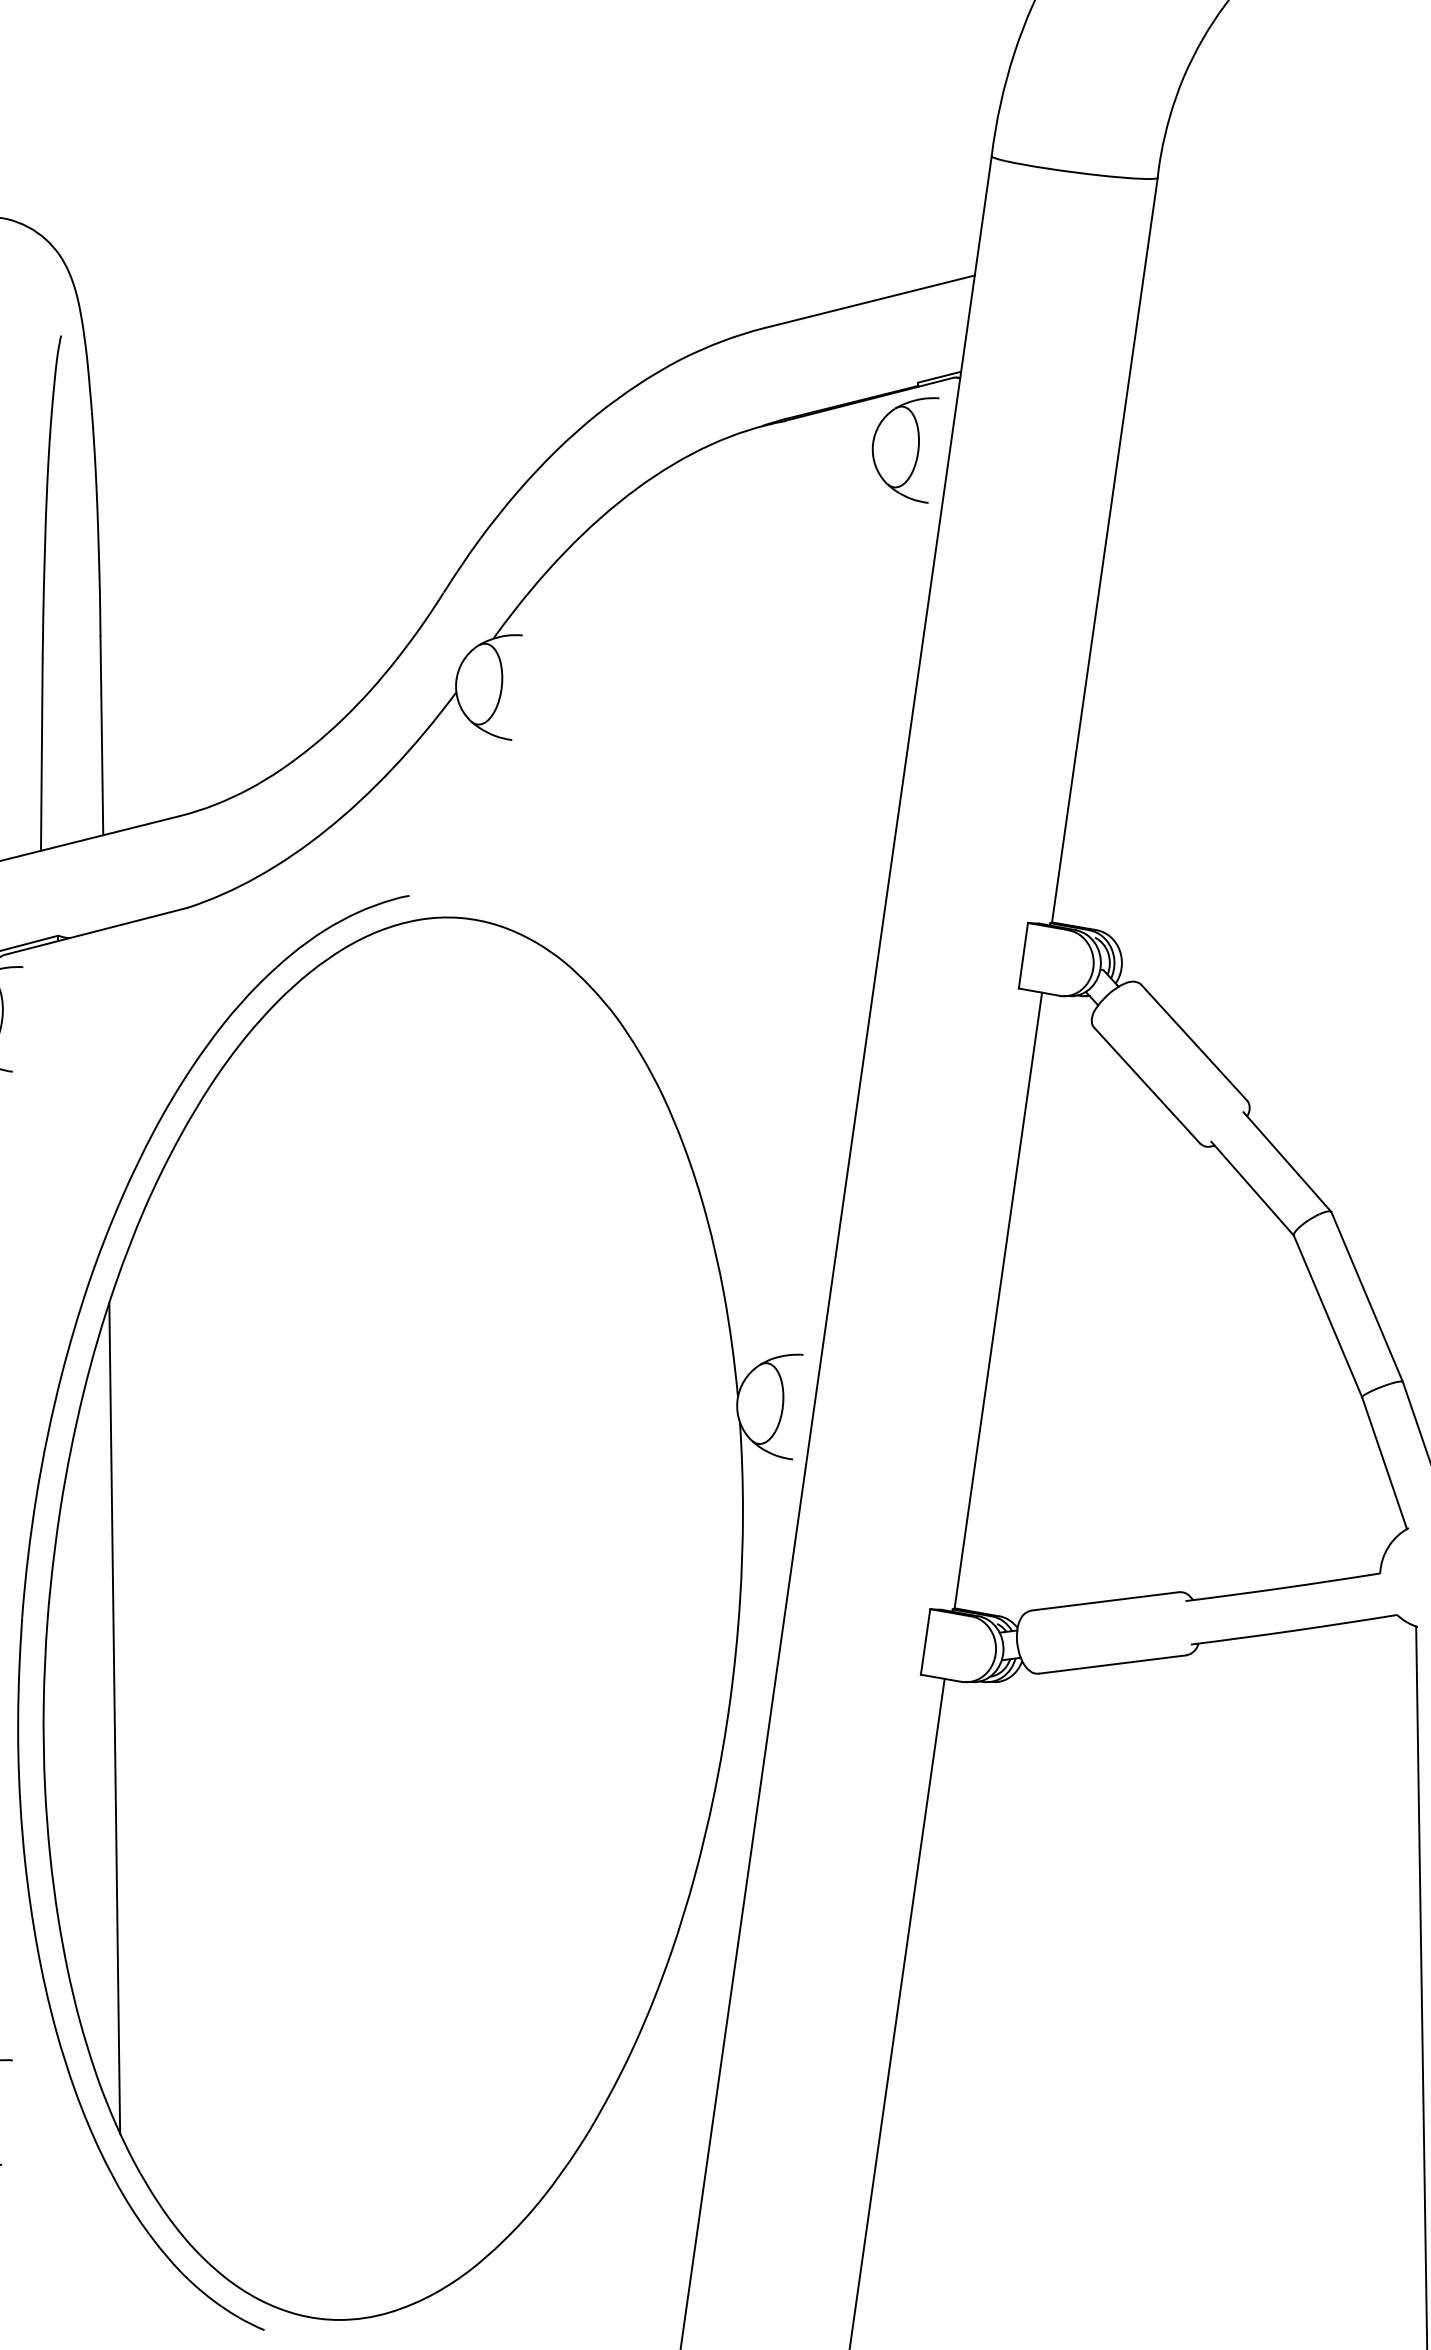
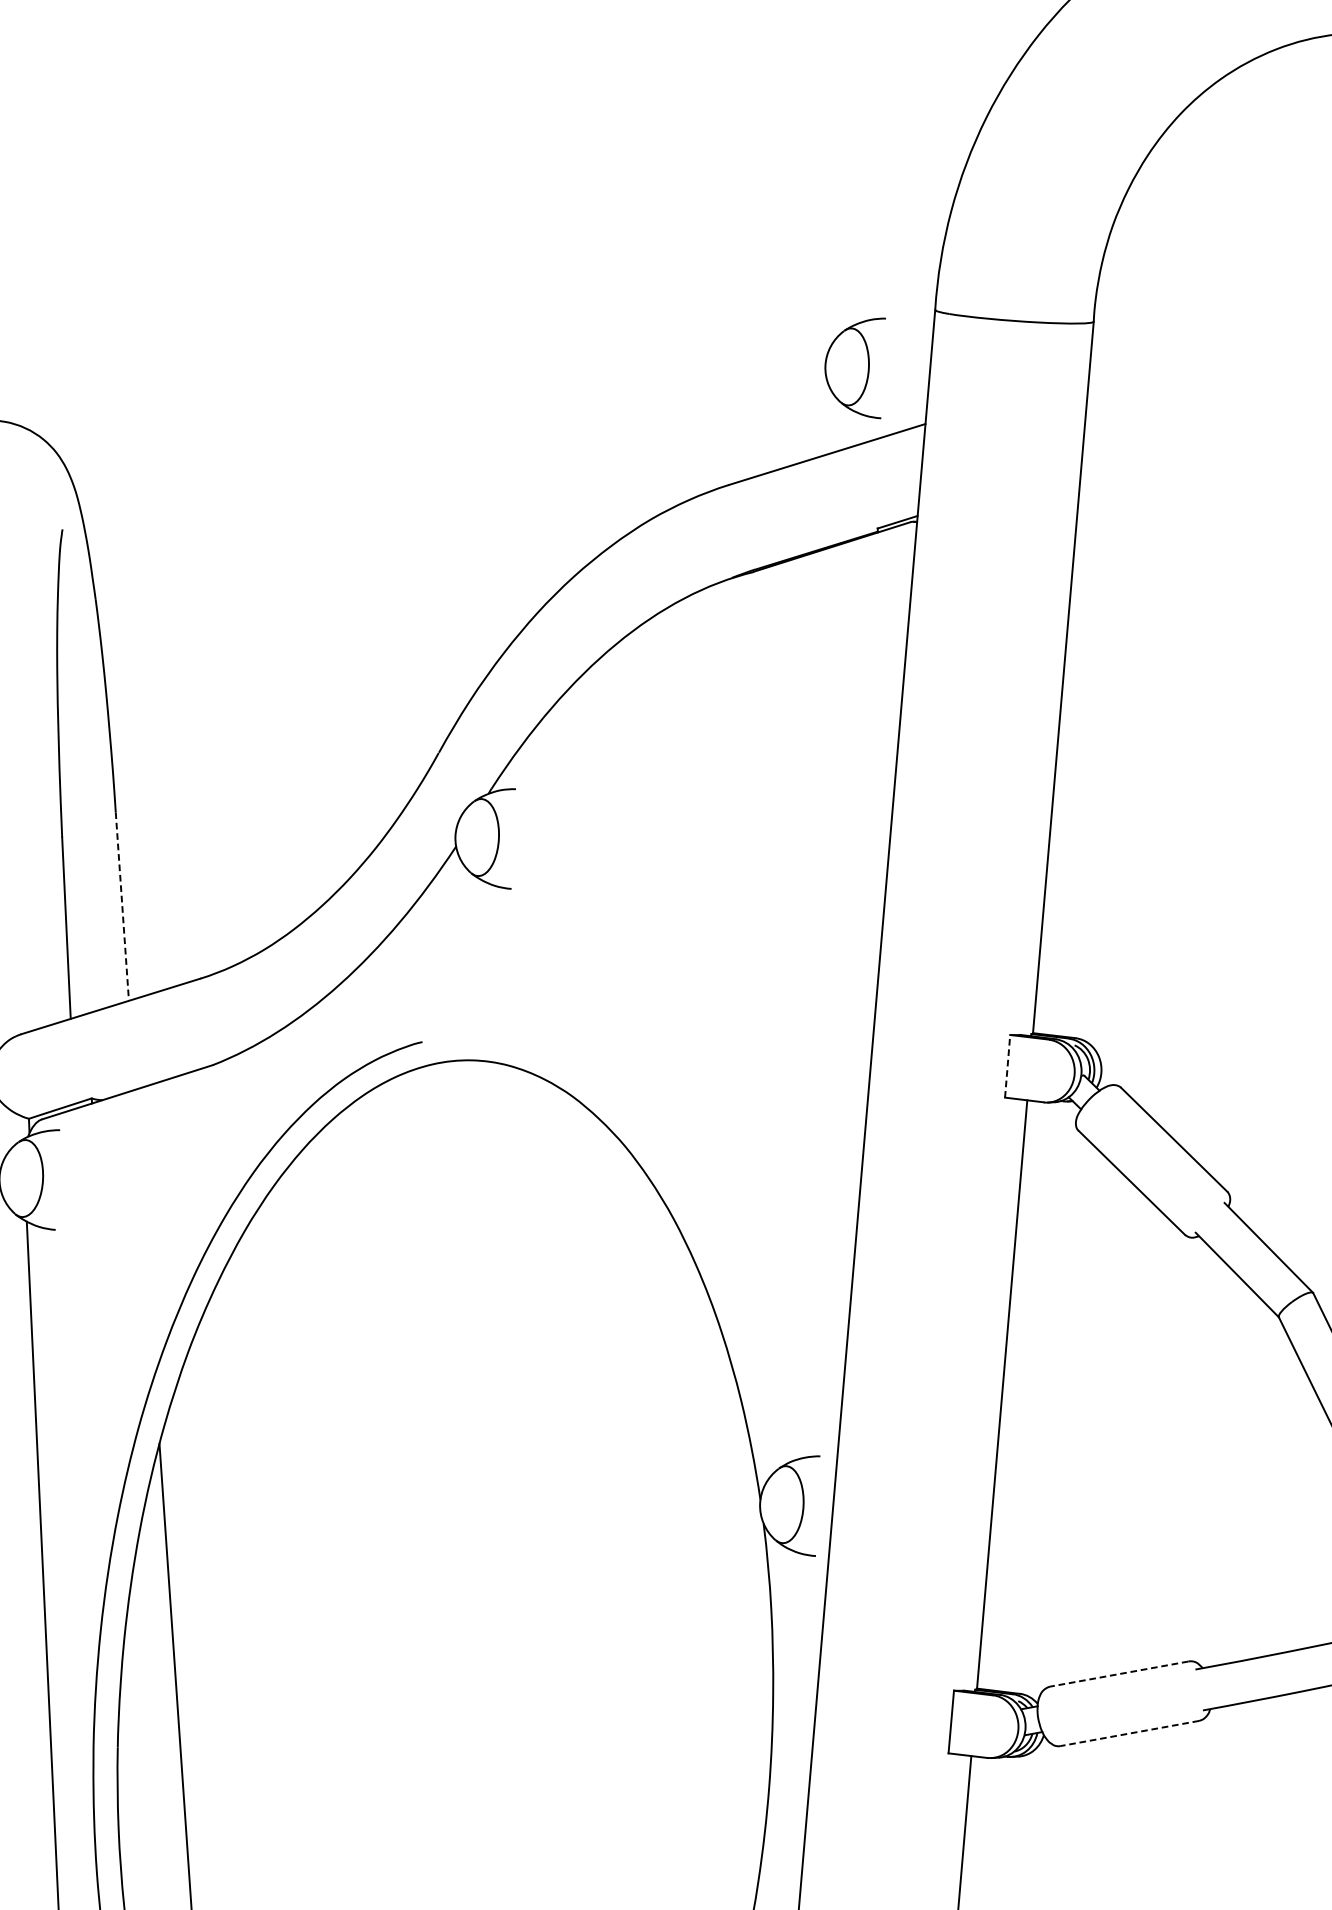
part: (905, 450) -> (856, 369), moved
line: (101, 736) -> (122, 907), solid -> dashed
line: (1023, 955) -> (1007, 1066), solid -> dashed
line: (1104, 1601) -> (1118, 1674), solid -> dashed
line: (1112, 1664) -> (1129, 1733), solid -> dashed

